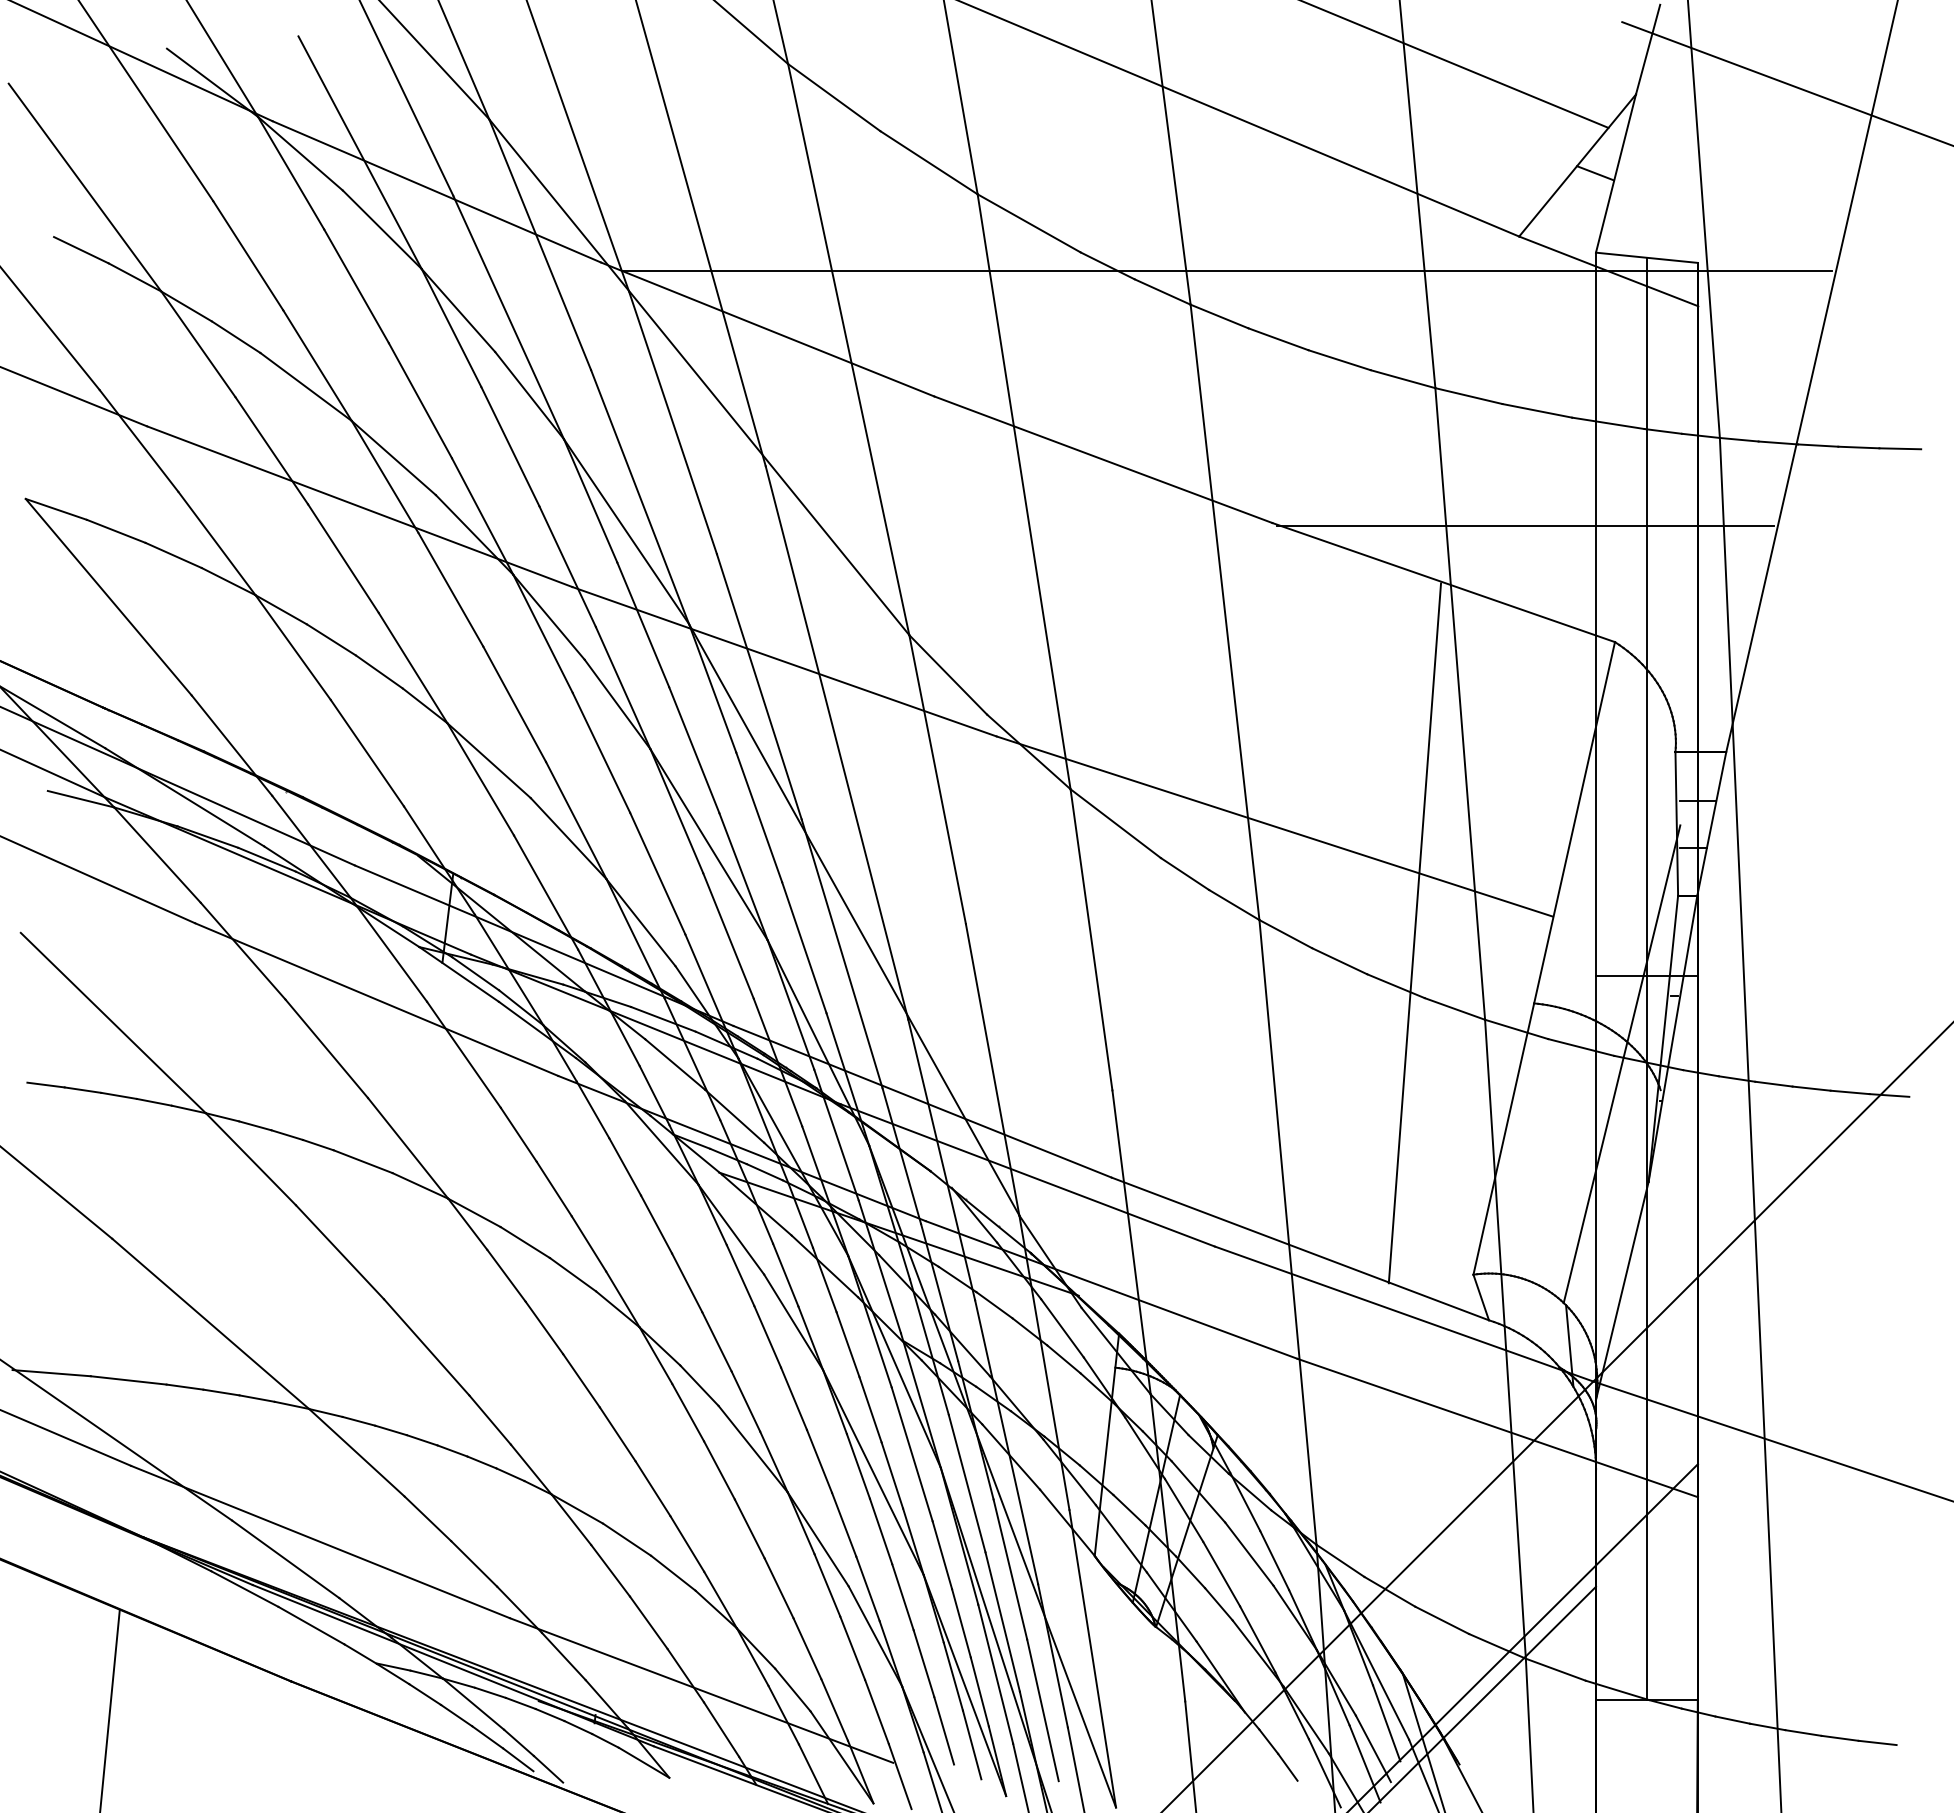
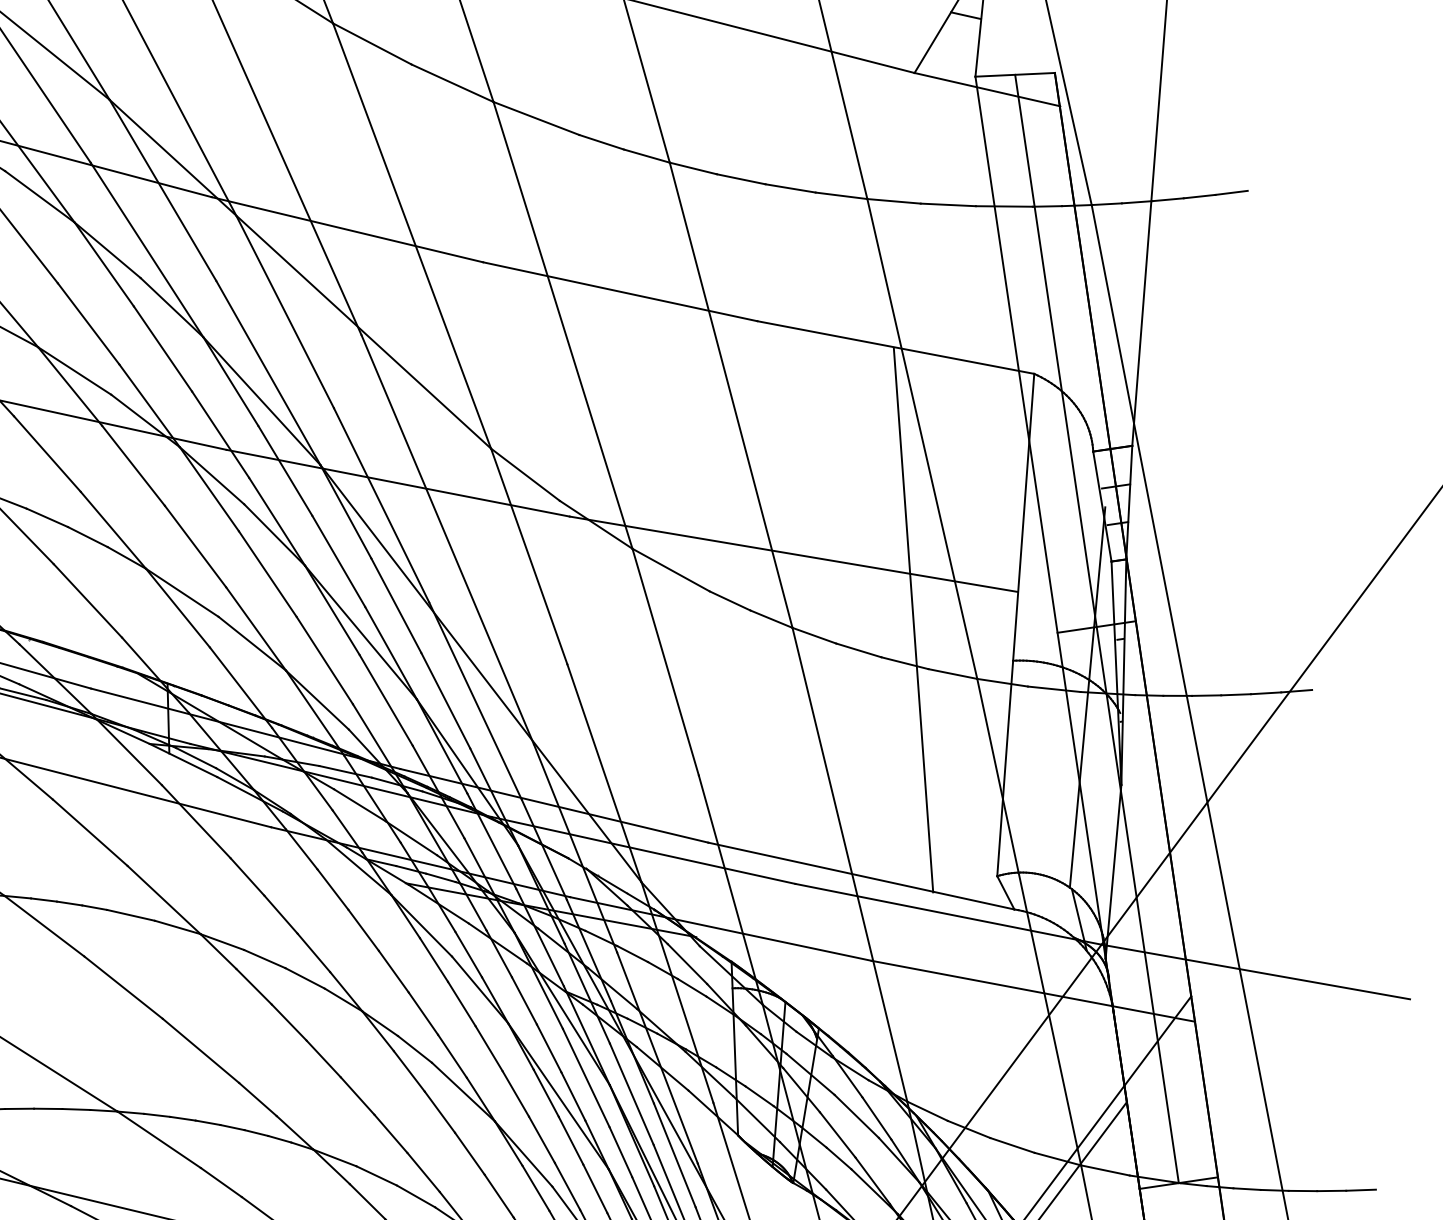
line: (1226, 270) -> (693, 132), removed
line: (1524, 525) -> (951, 294), removed

